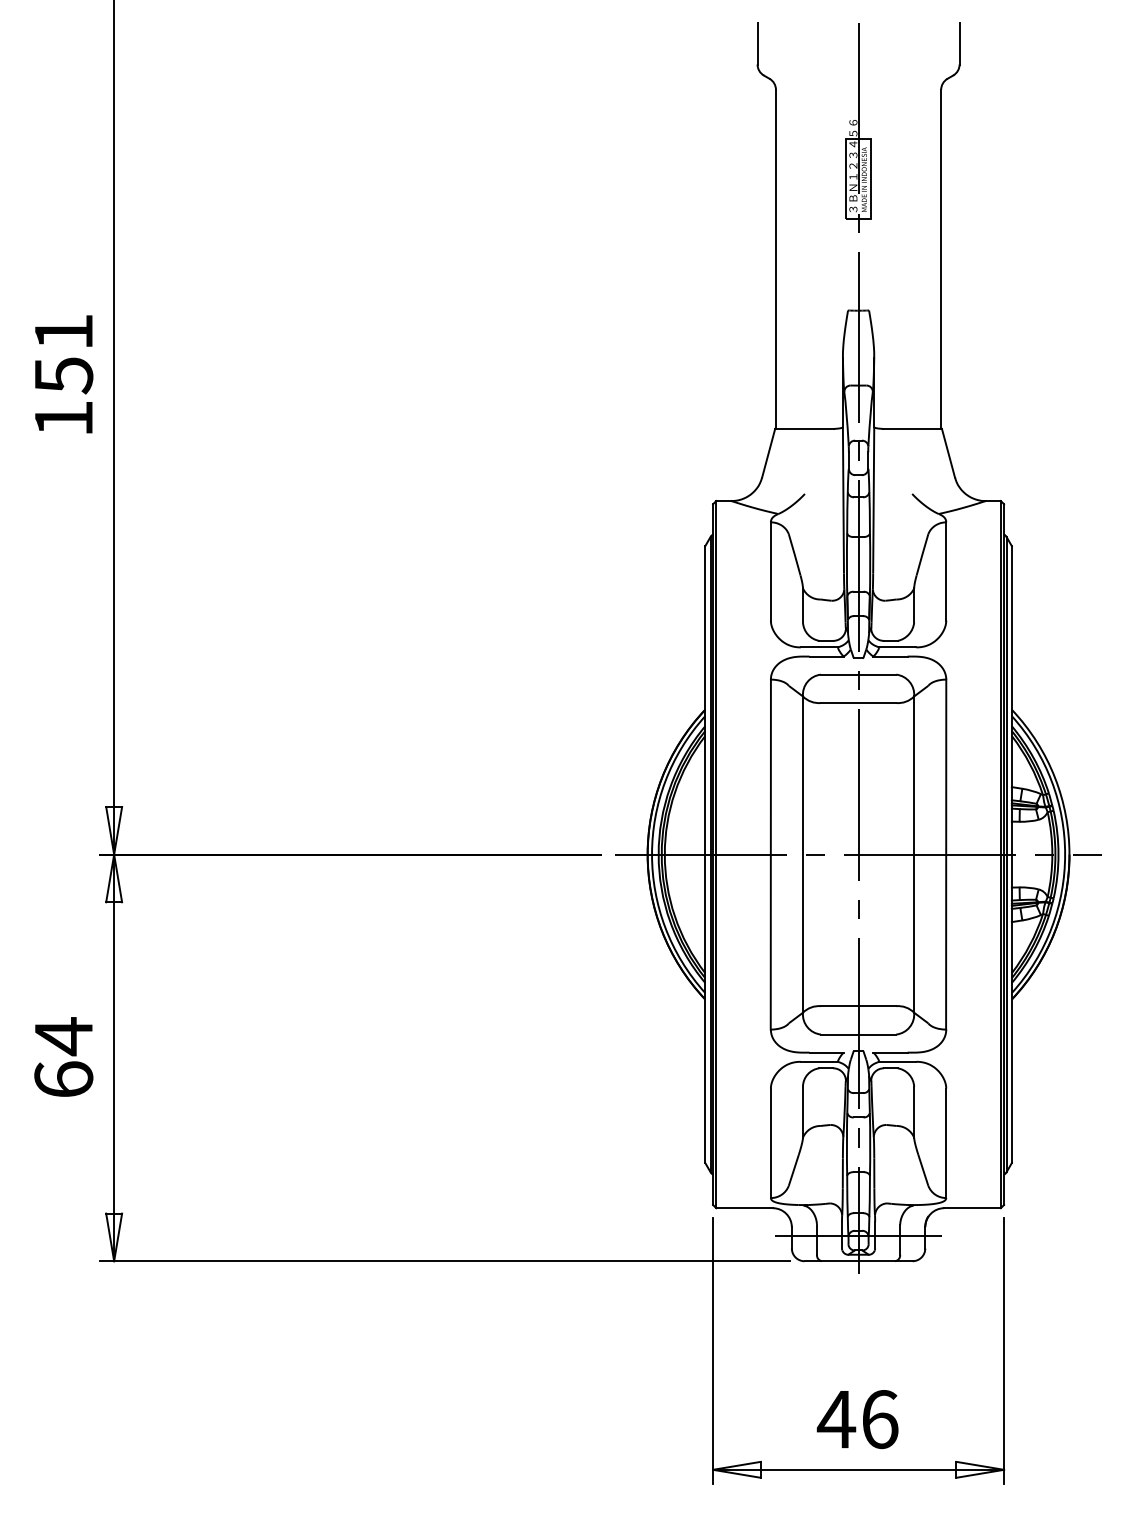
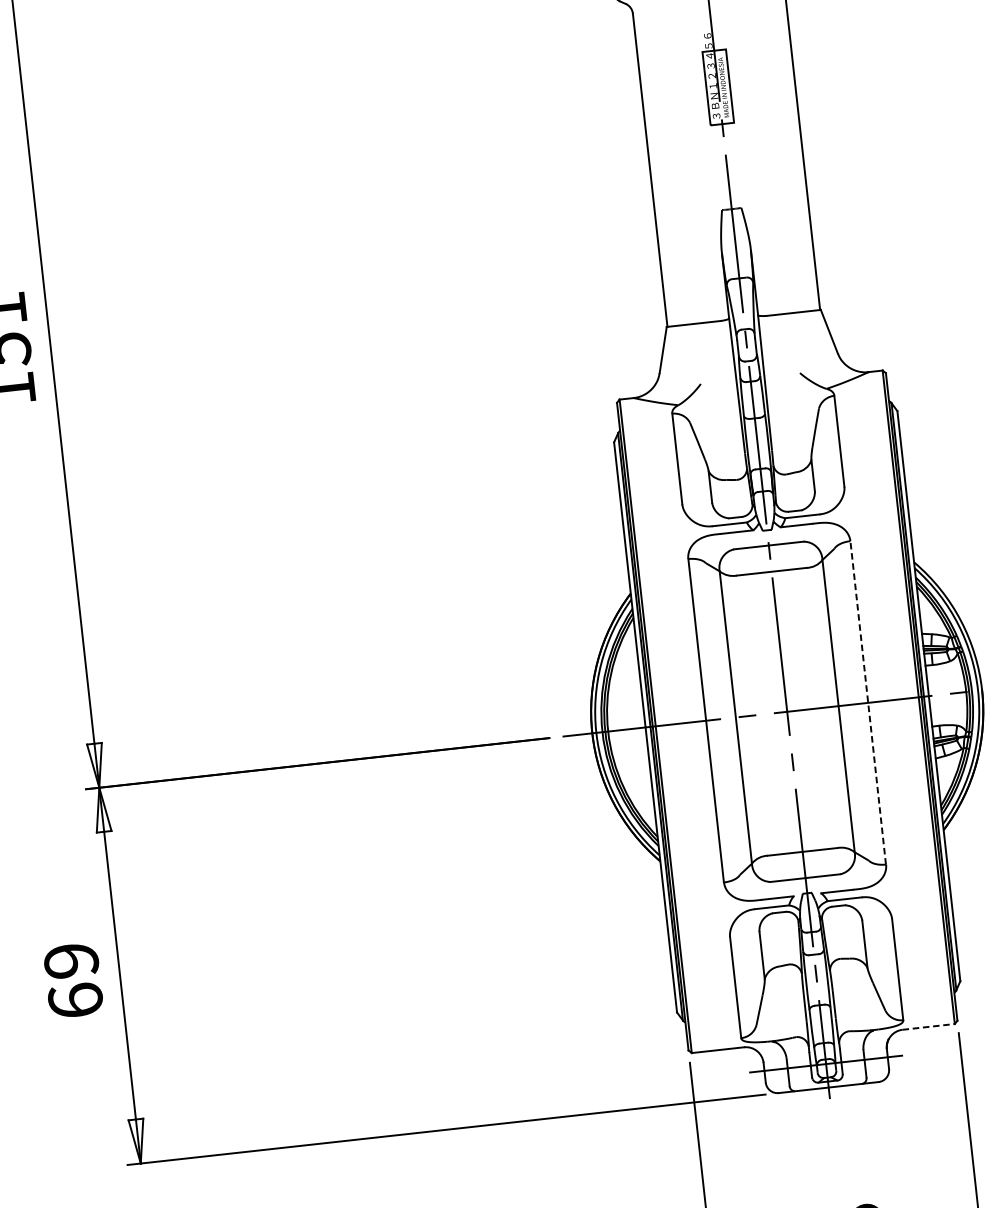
line: (946, 854) -> (868, 702), solid -> dashed
text: (63, 1036) -> (71, 961), 64 -> 69
line: (973, 1208) -> (929, 1027), solid -> dashed

